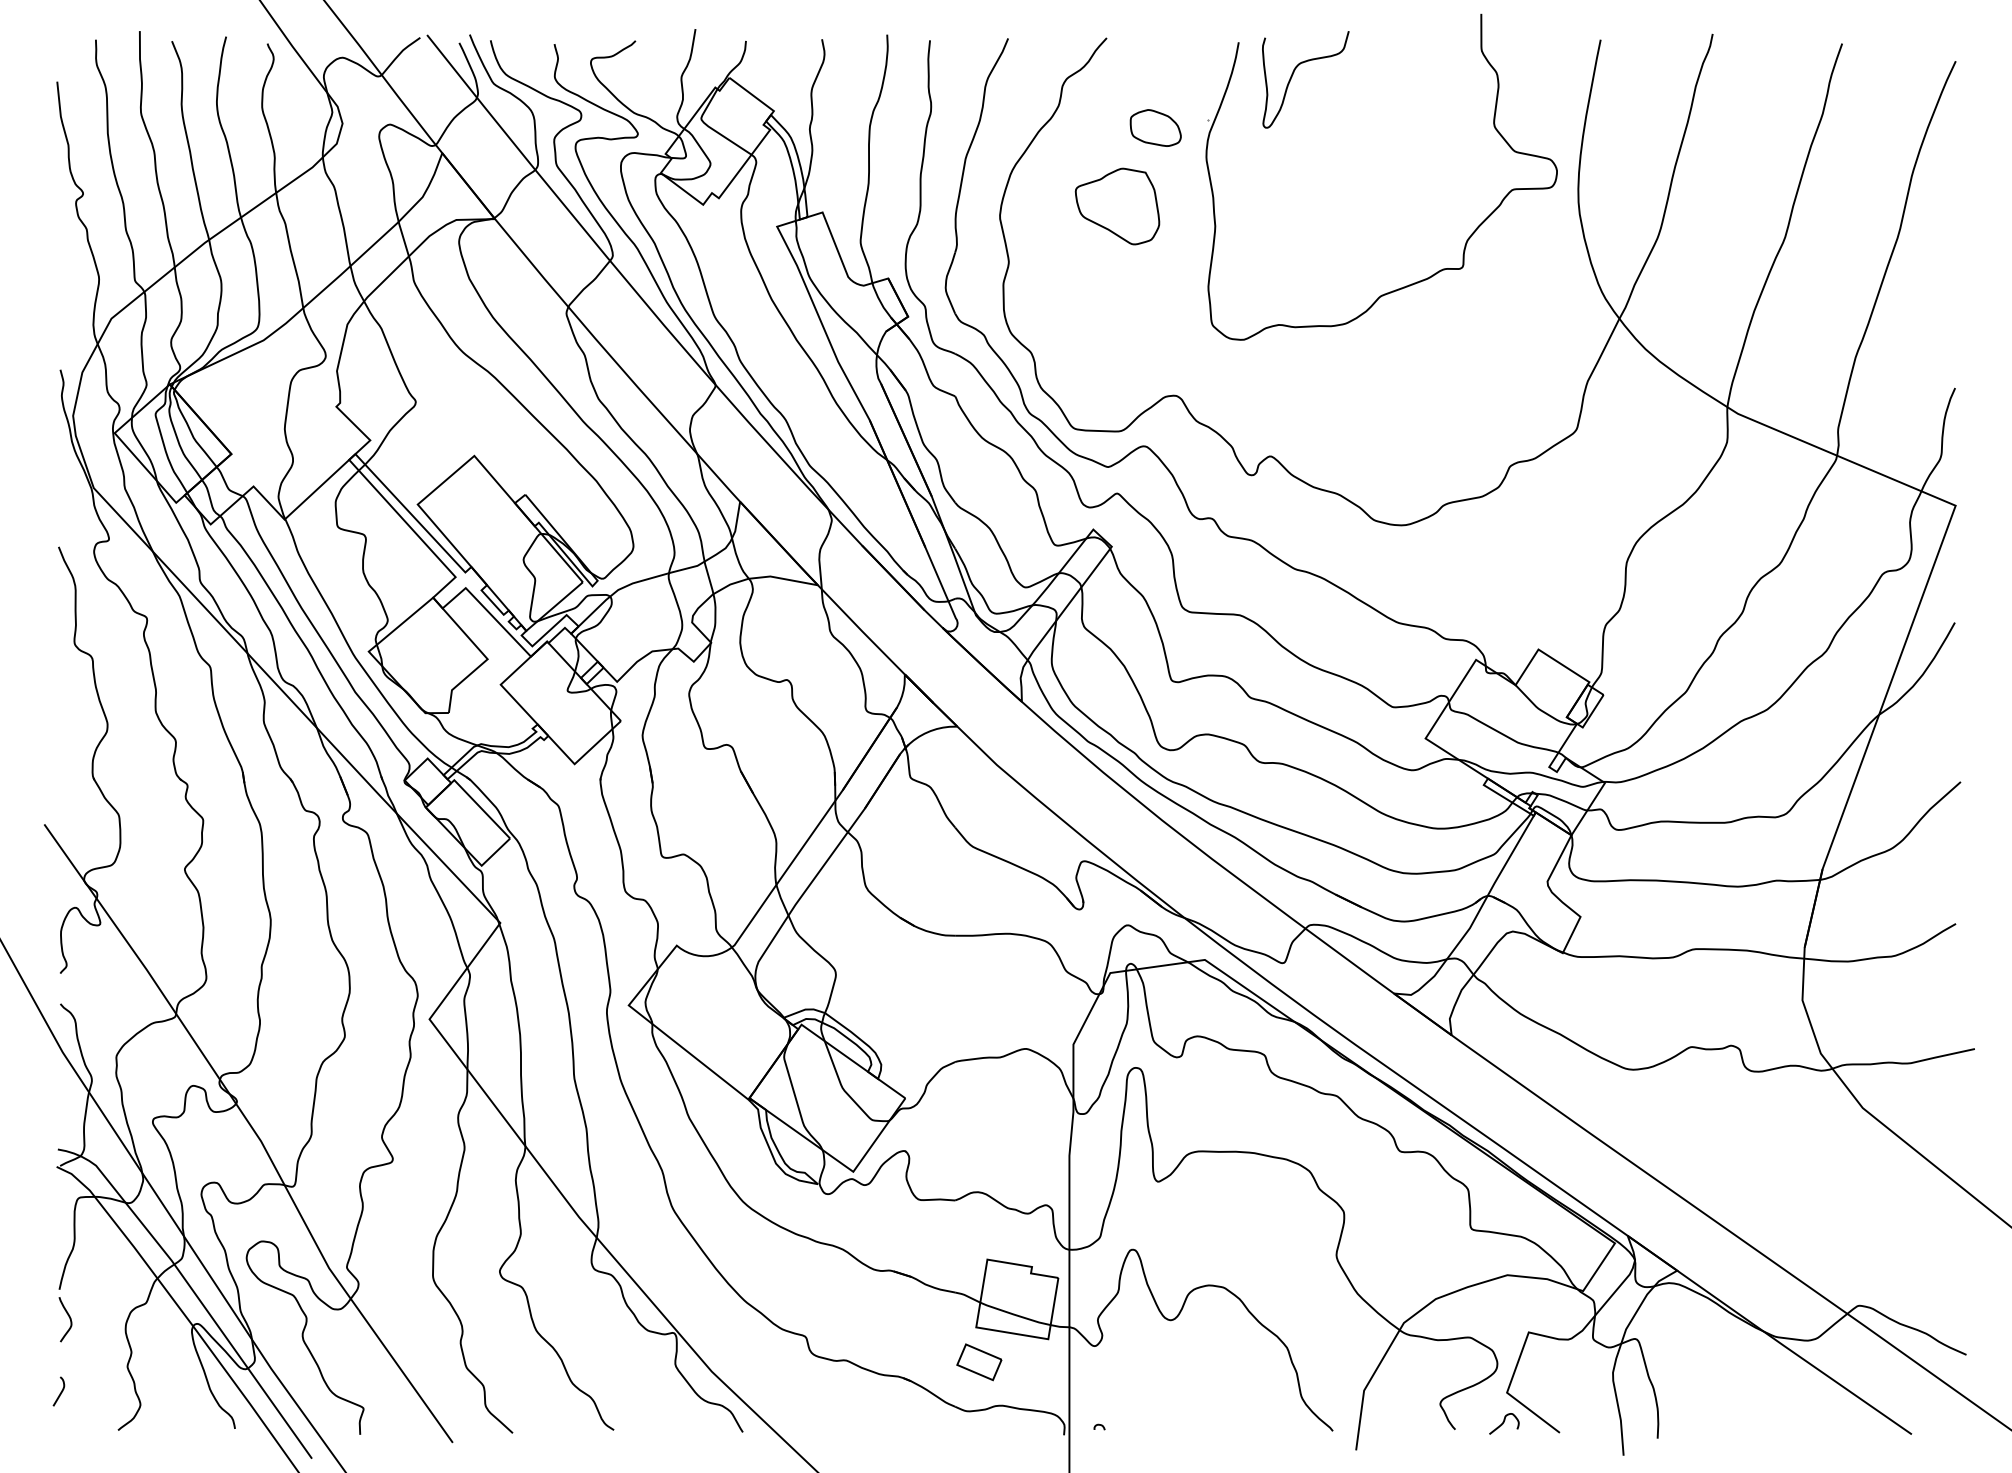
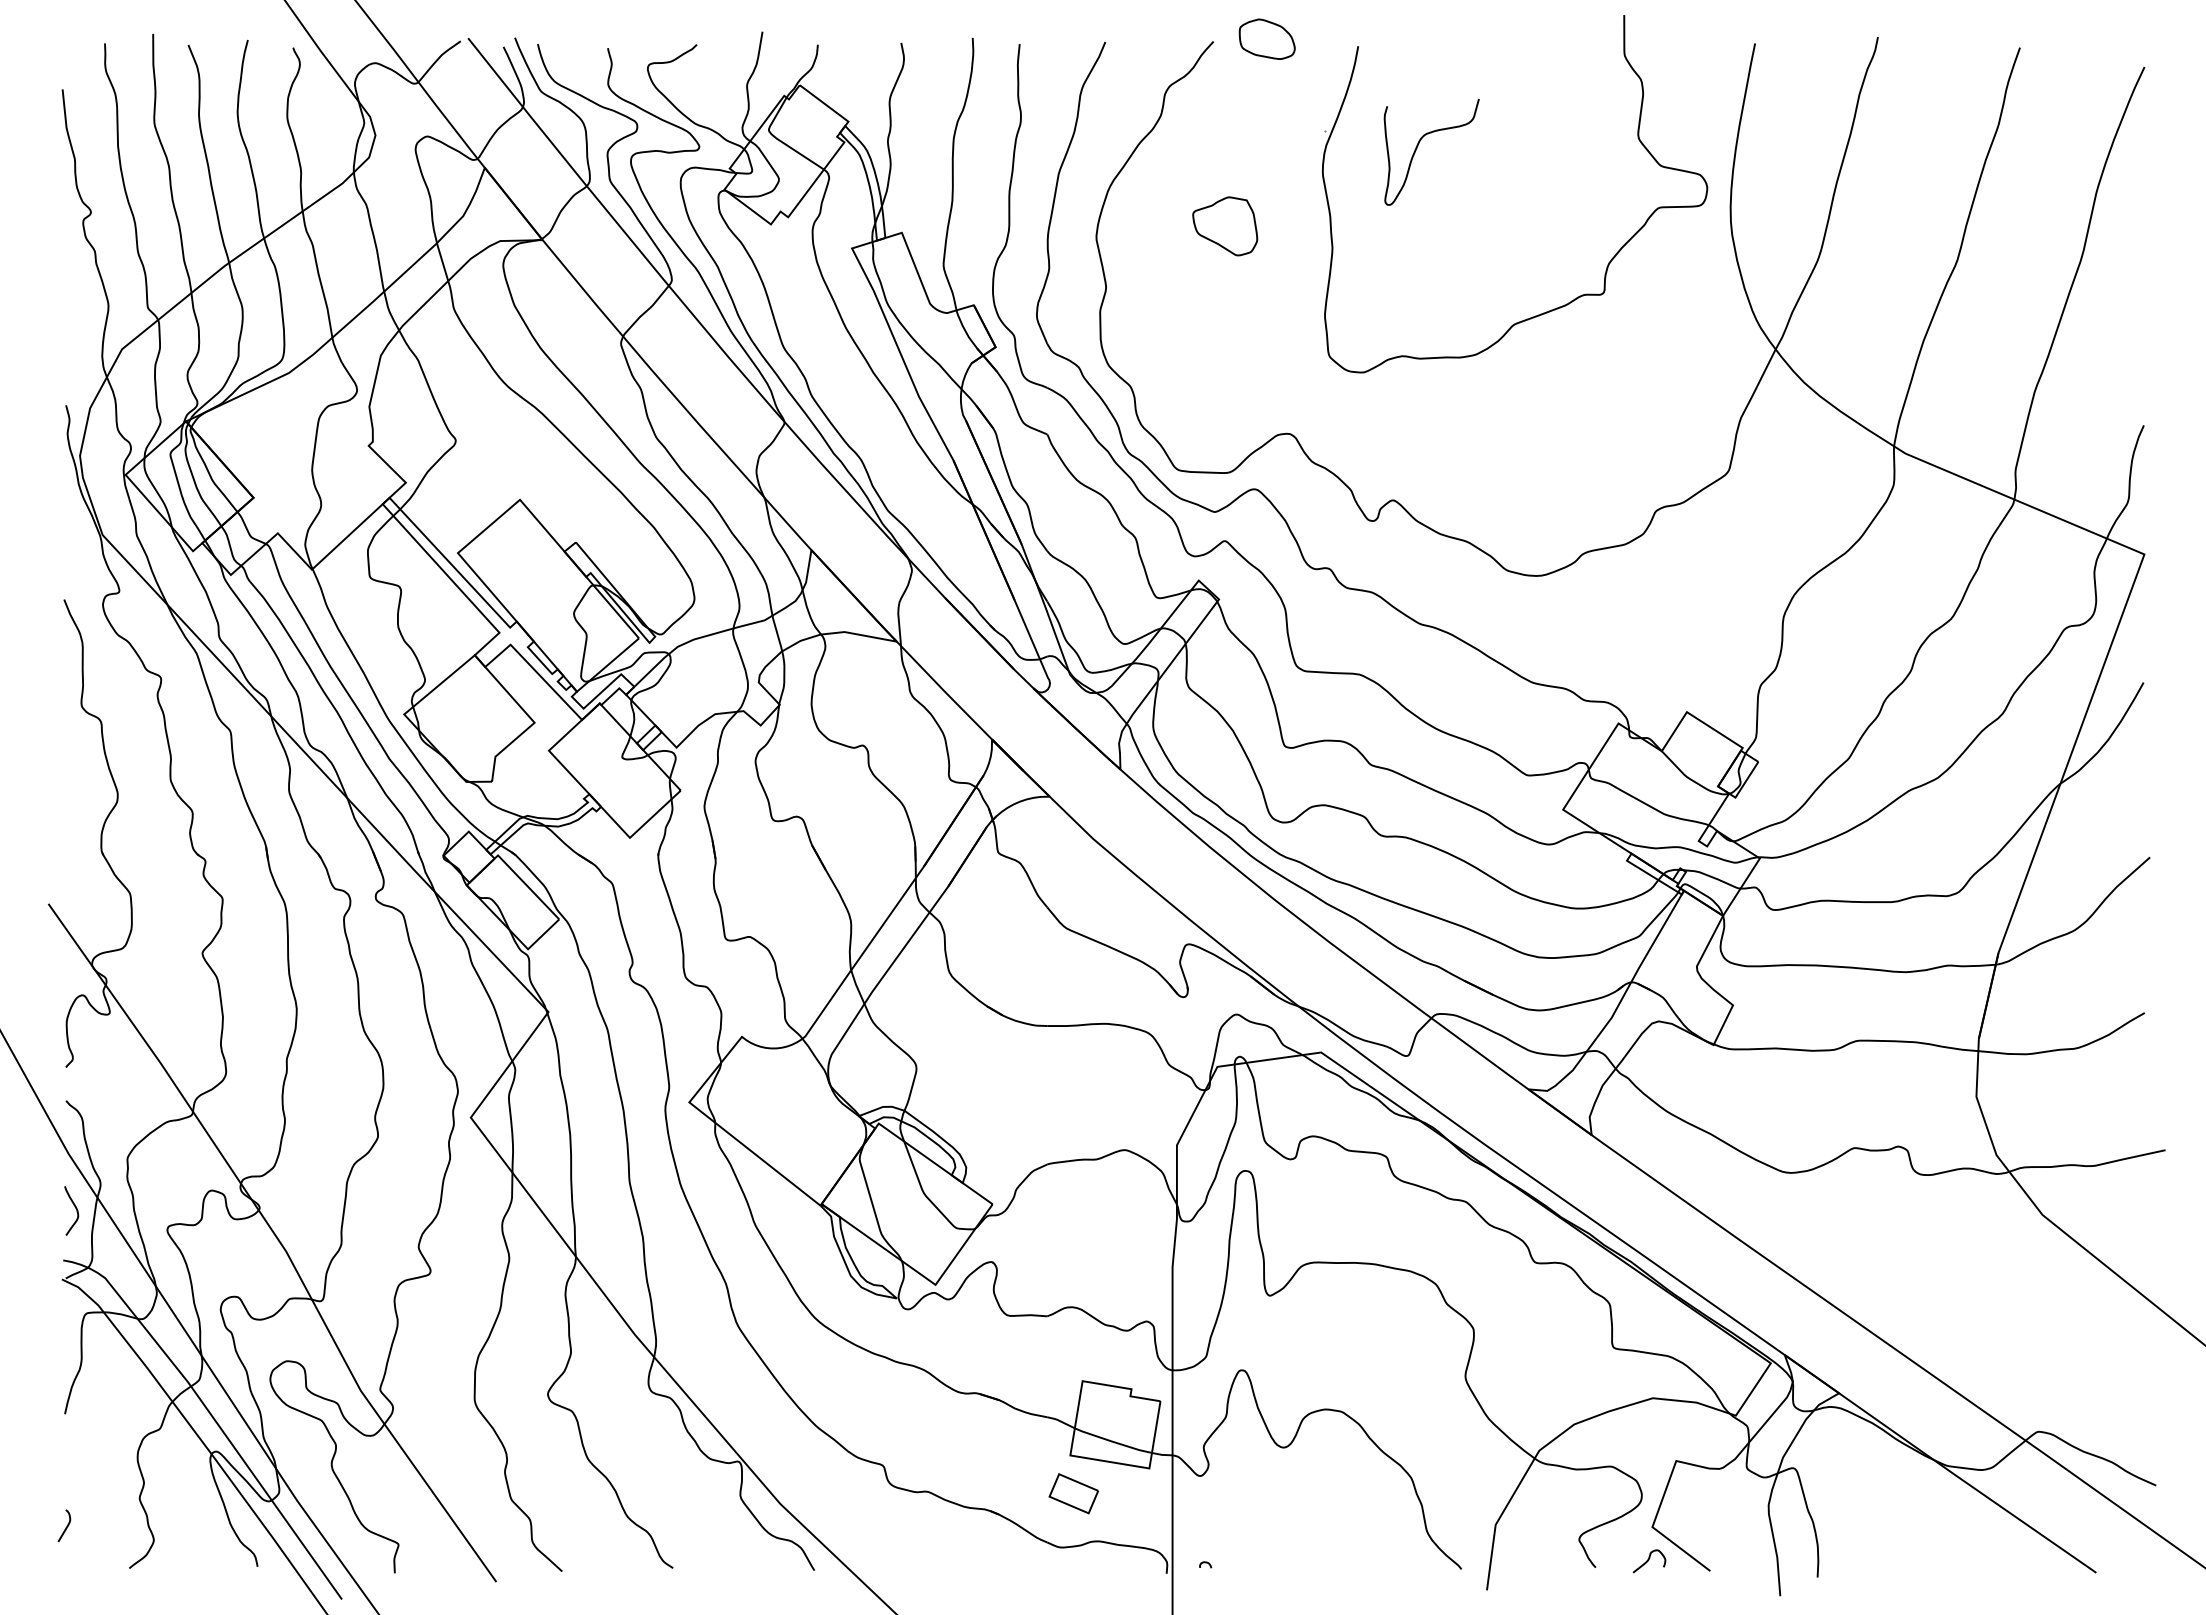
curve: (1293, 74) -> (1418, 146), moved
part: (1155, 127) -> (1266, 38), moved
part: (1116, 206) -> (1224, 226), size x0.7
curve: (69, 1317) -> (75, 1208), moved

